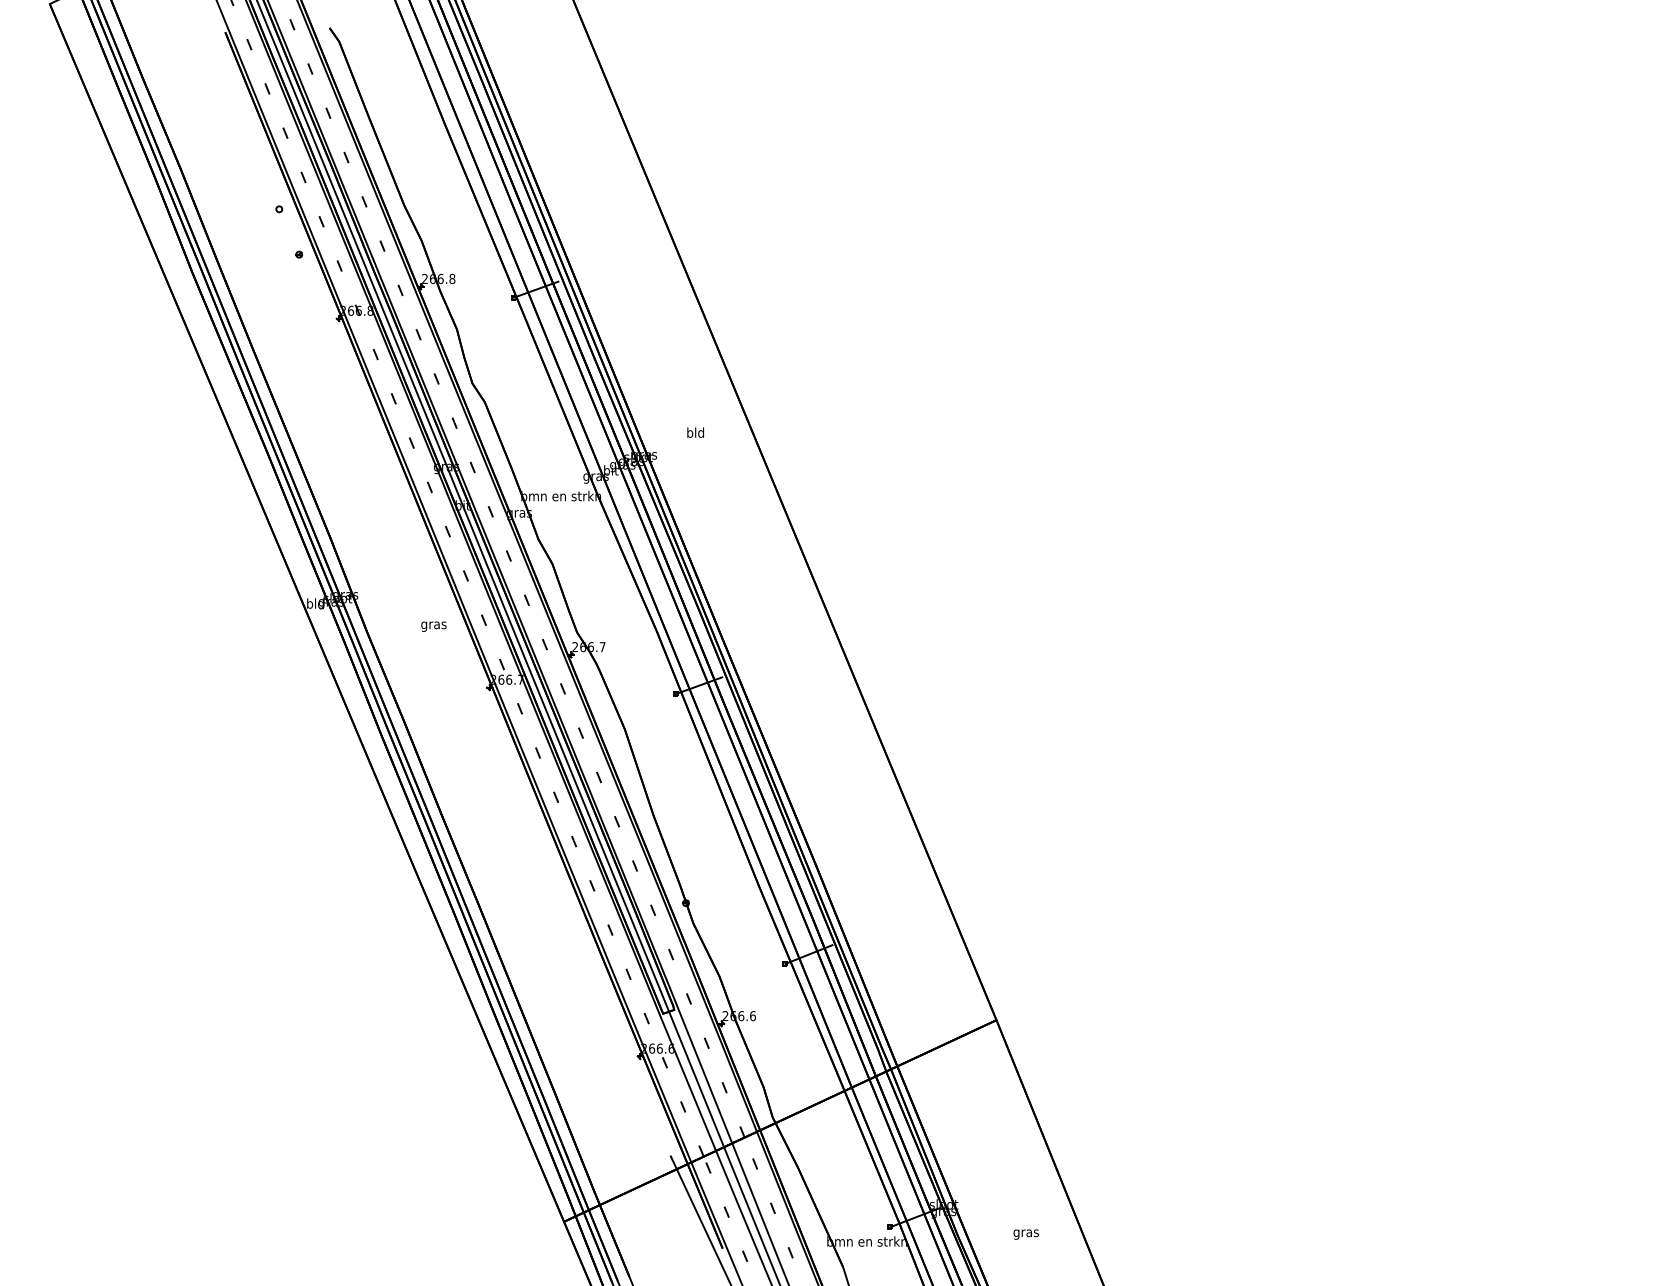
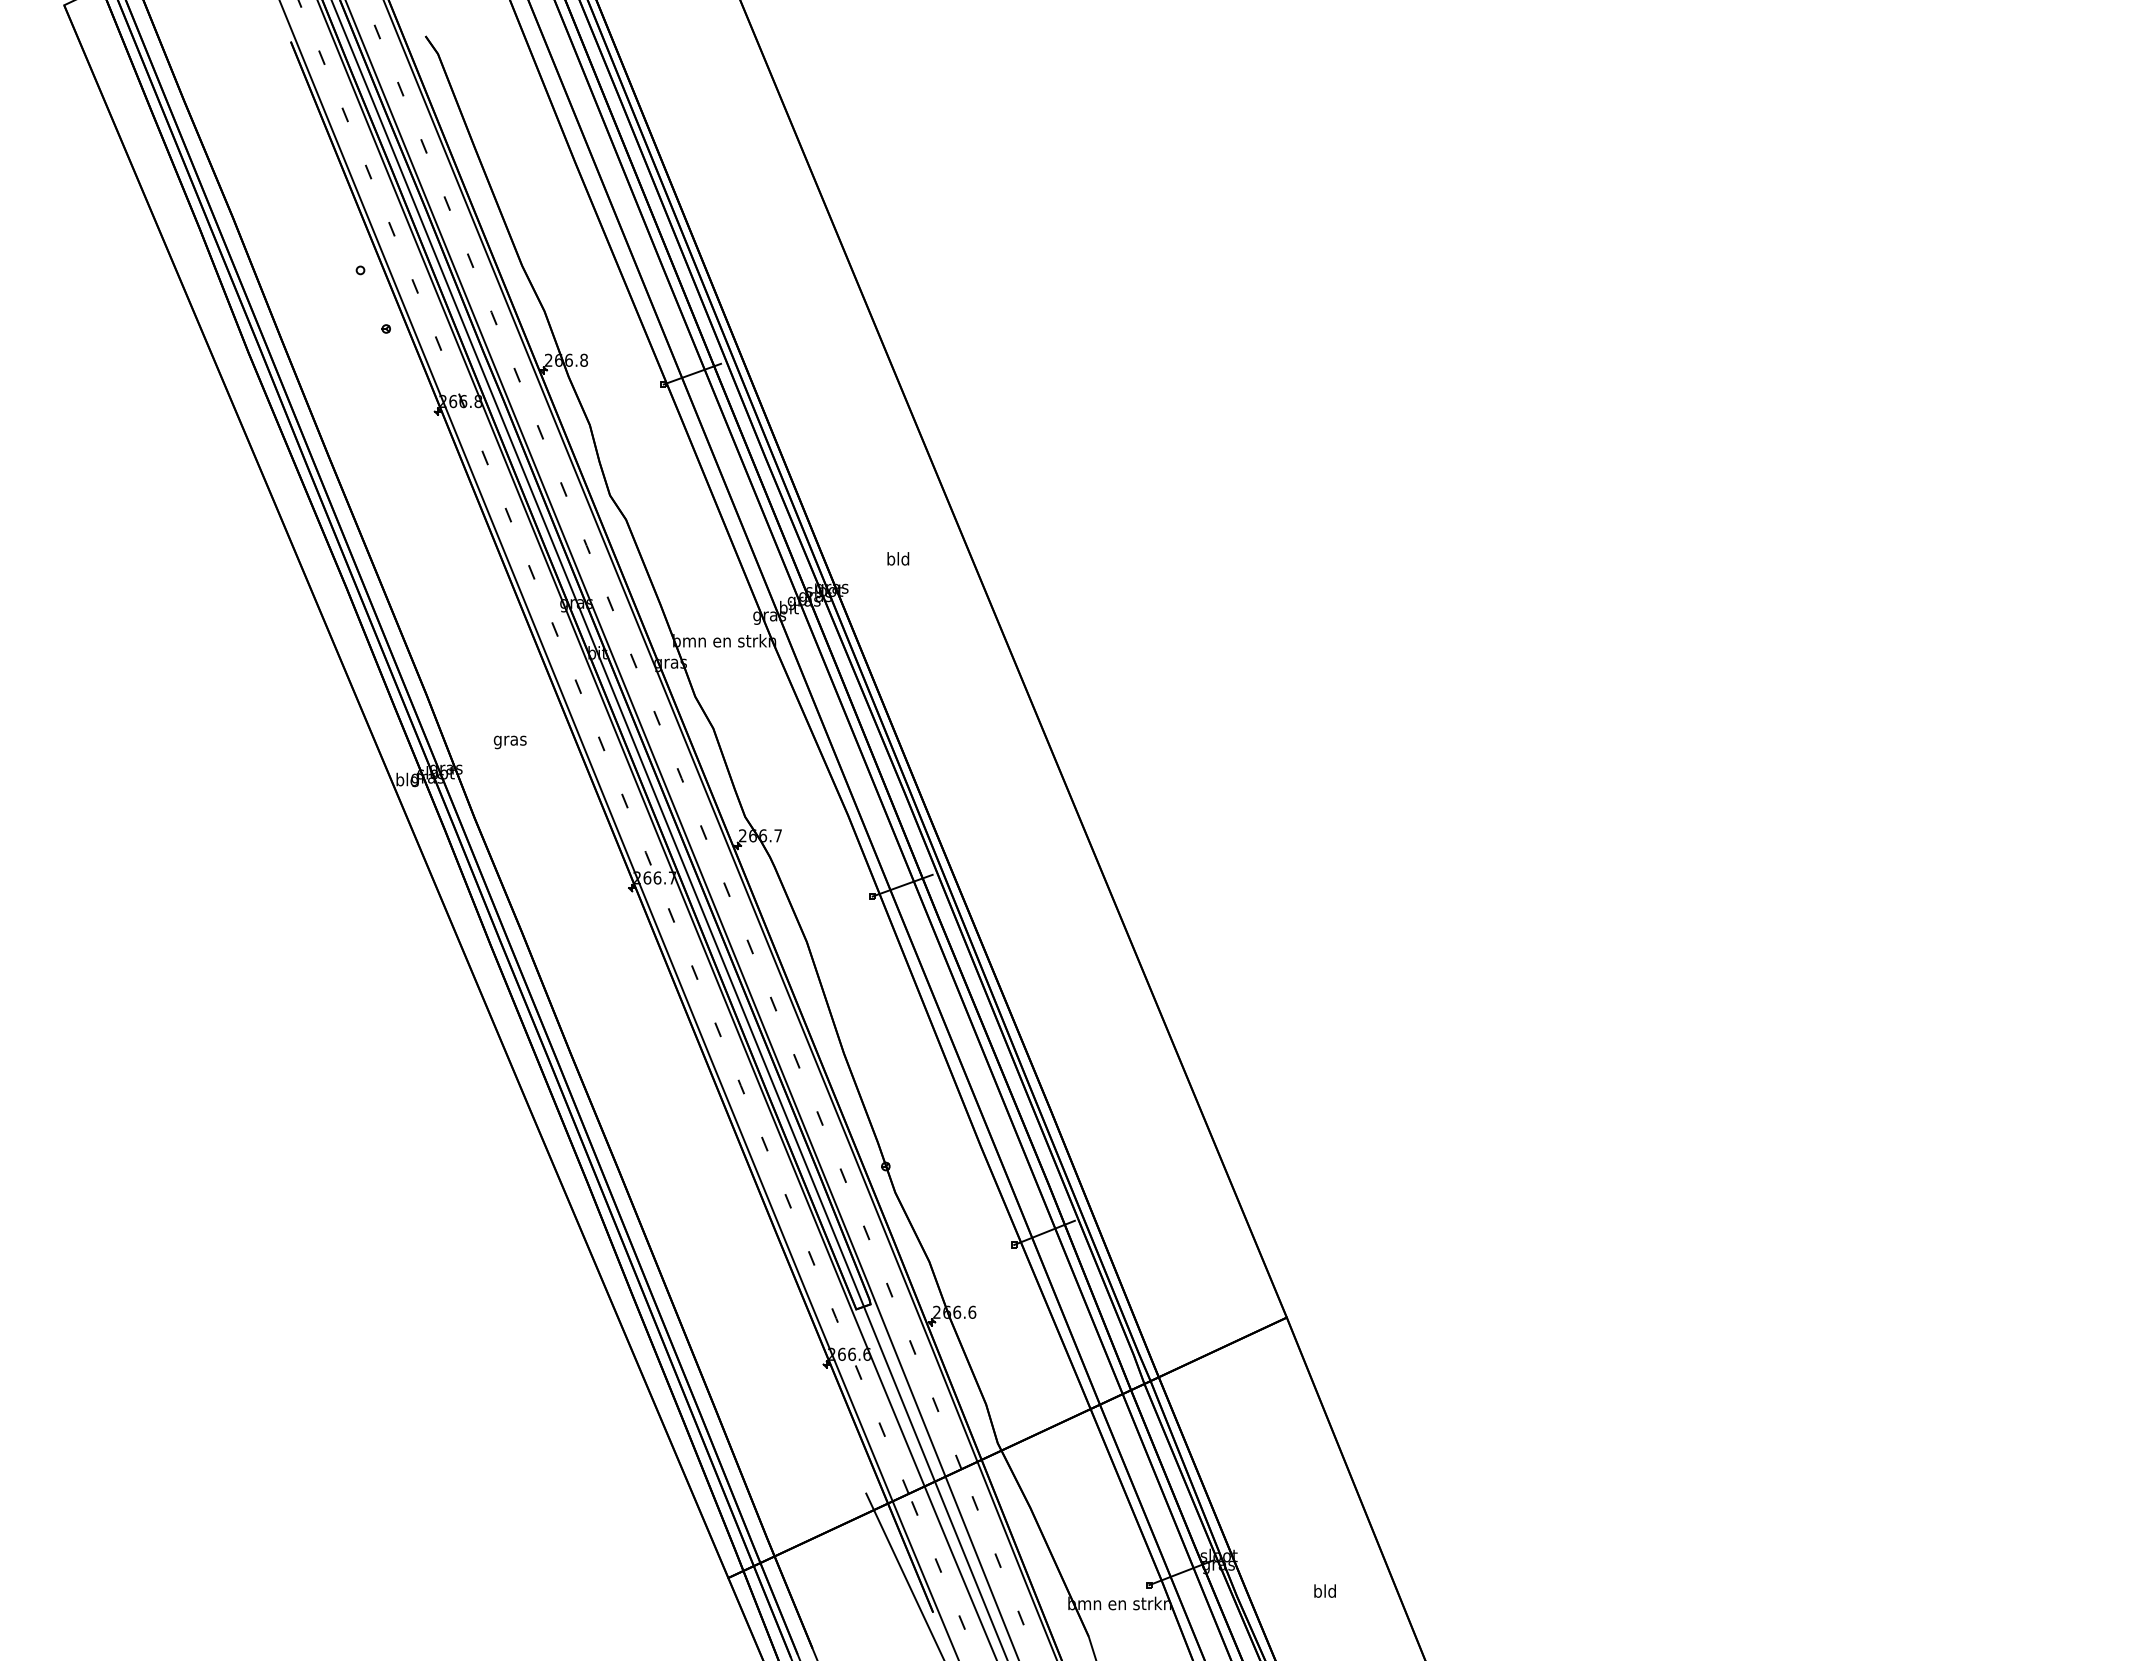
text: (433, 626) -> (509, 742), moved
text: (1025, 1233) -> (1324, 1592), gras -> bld

